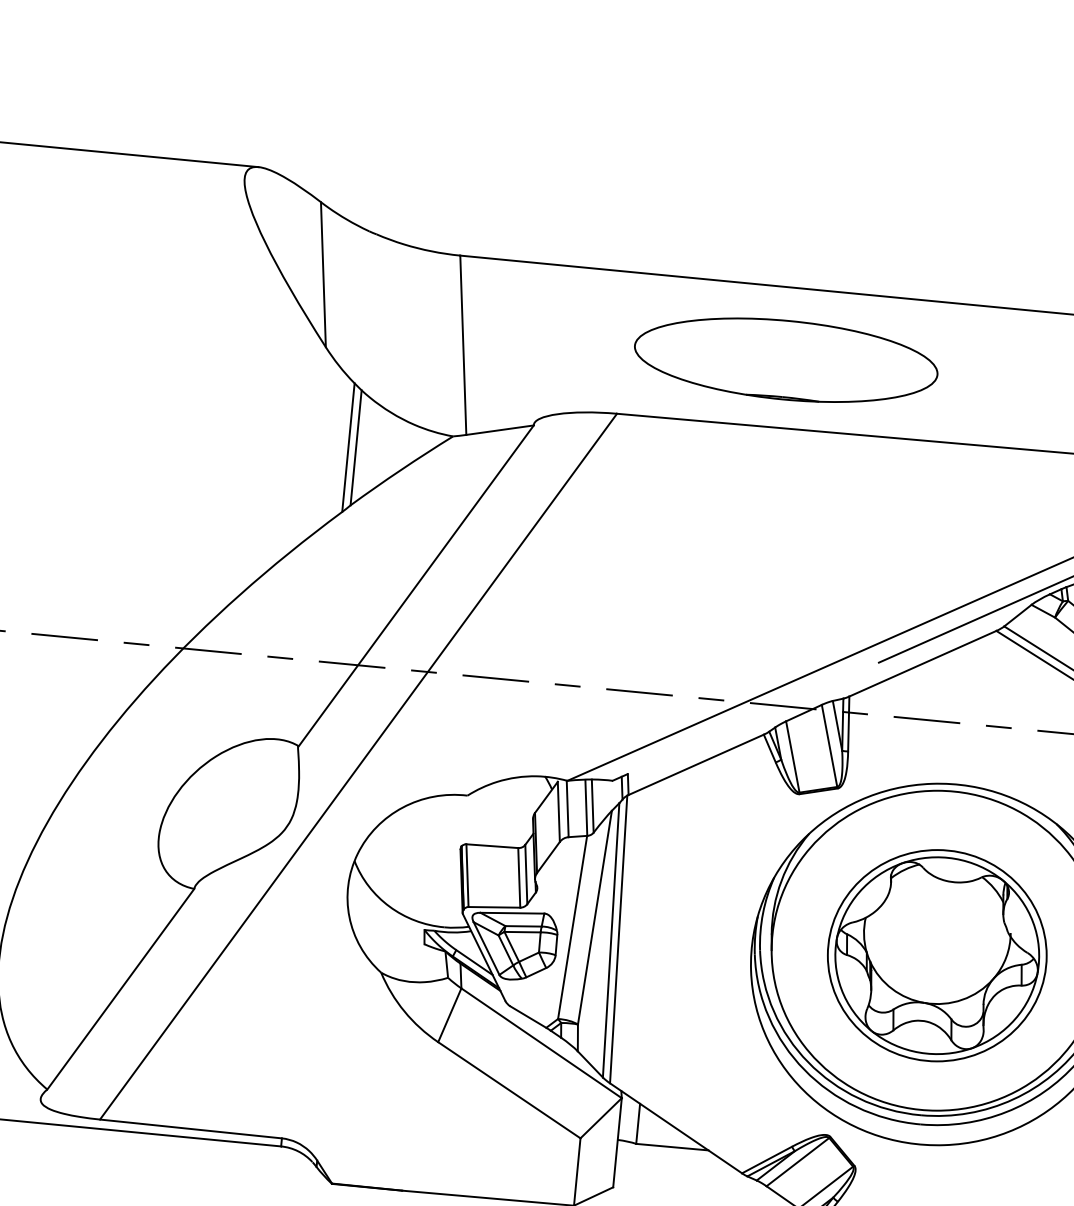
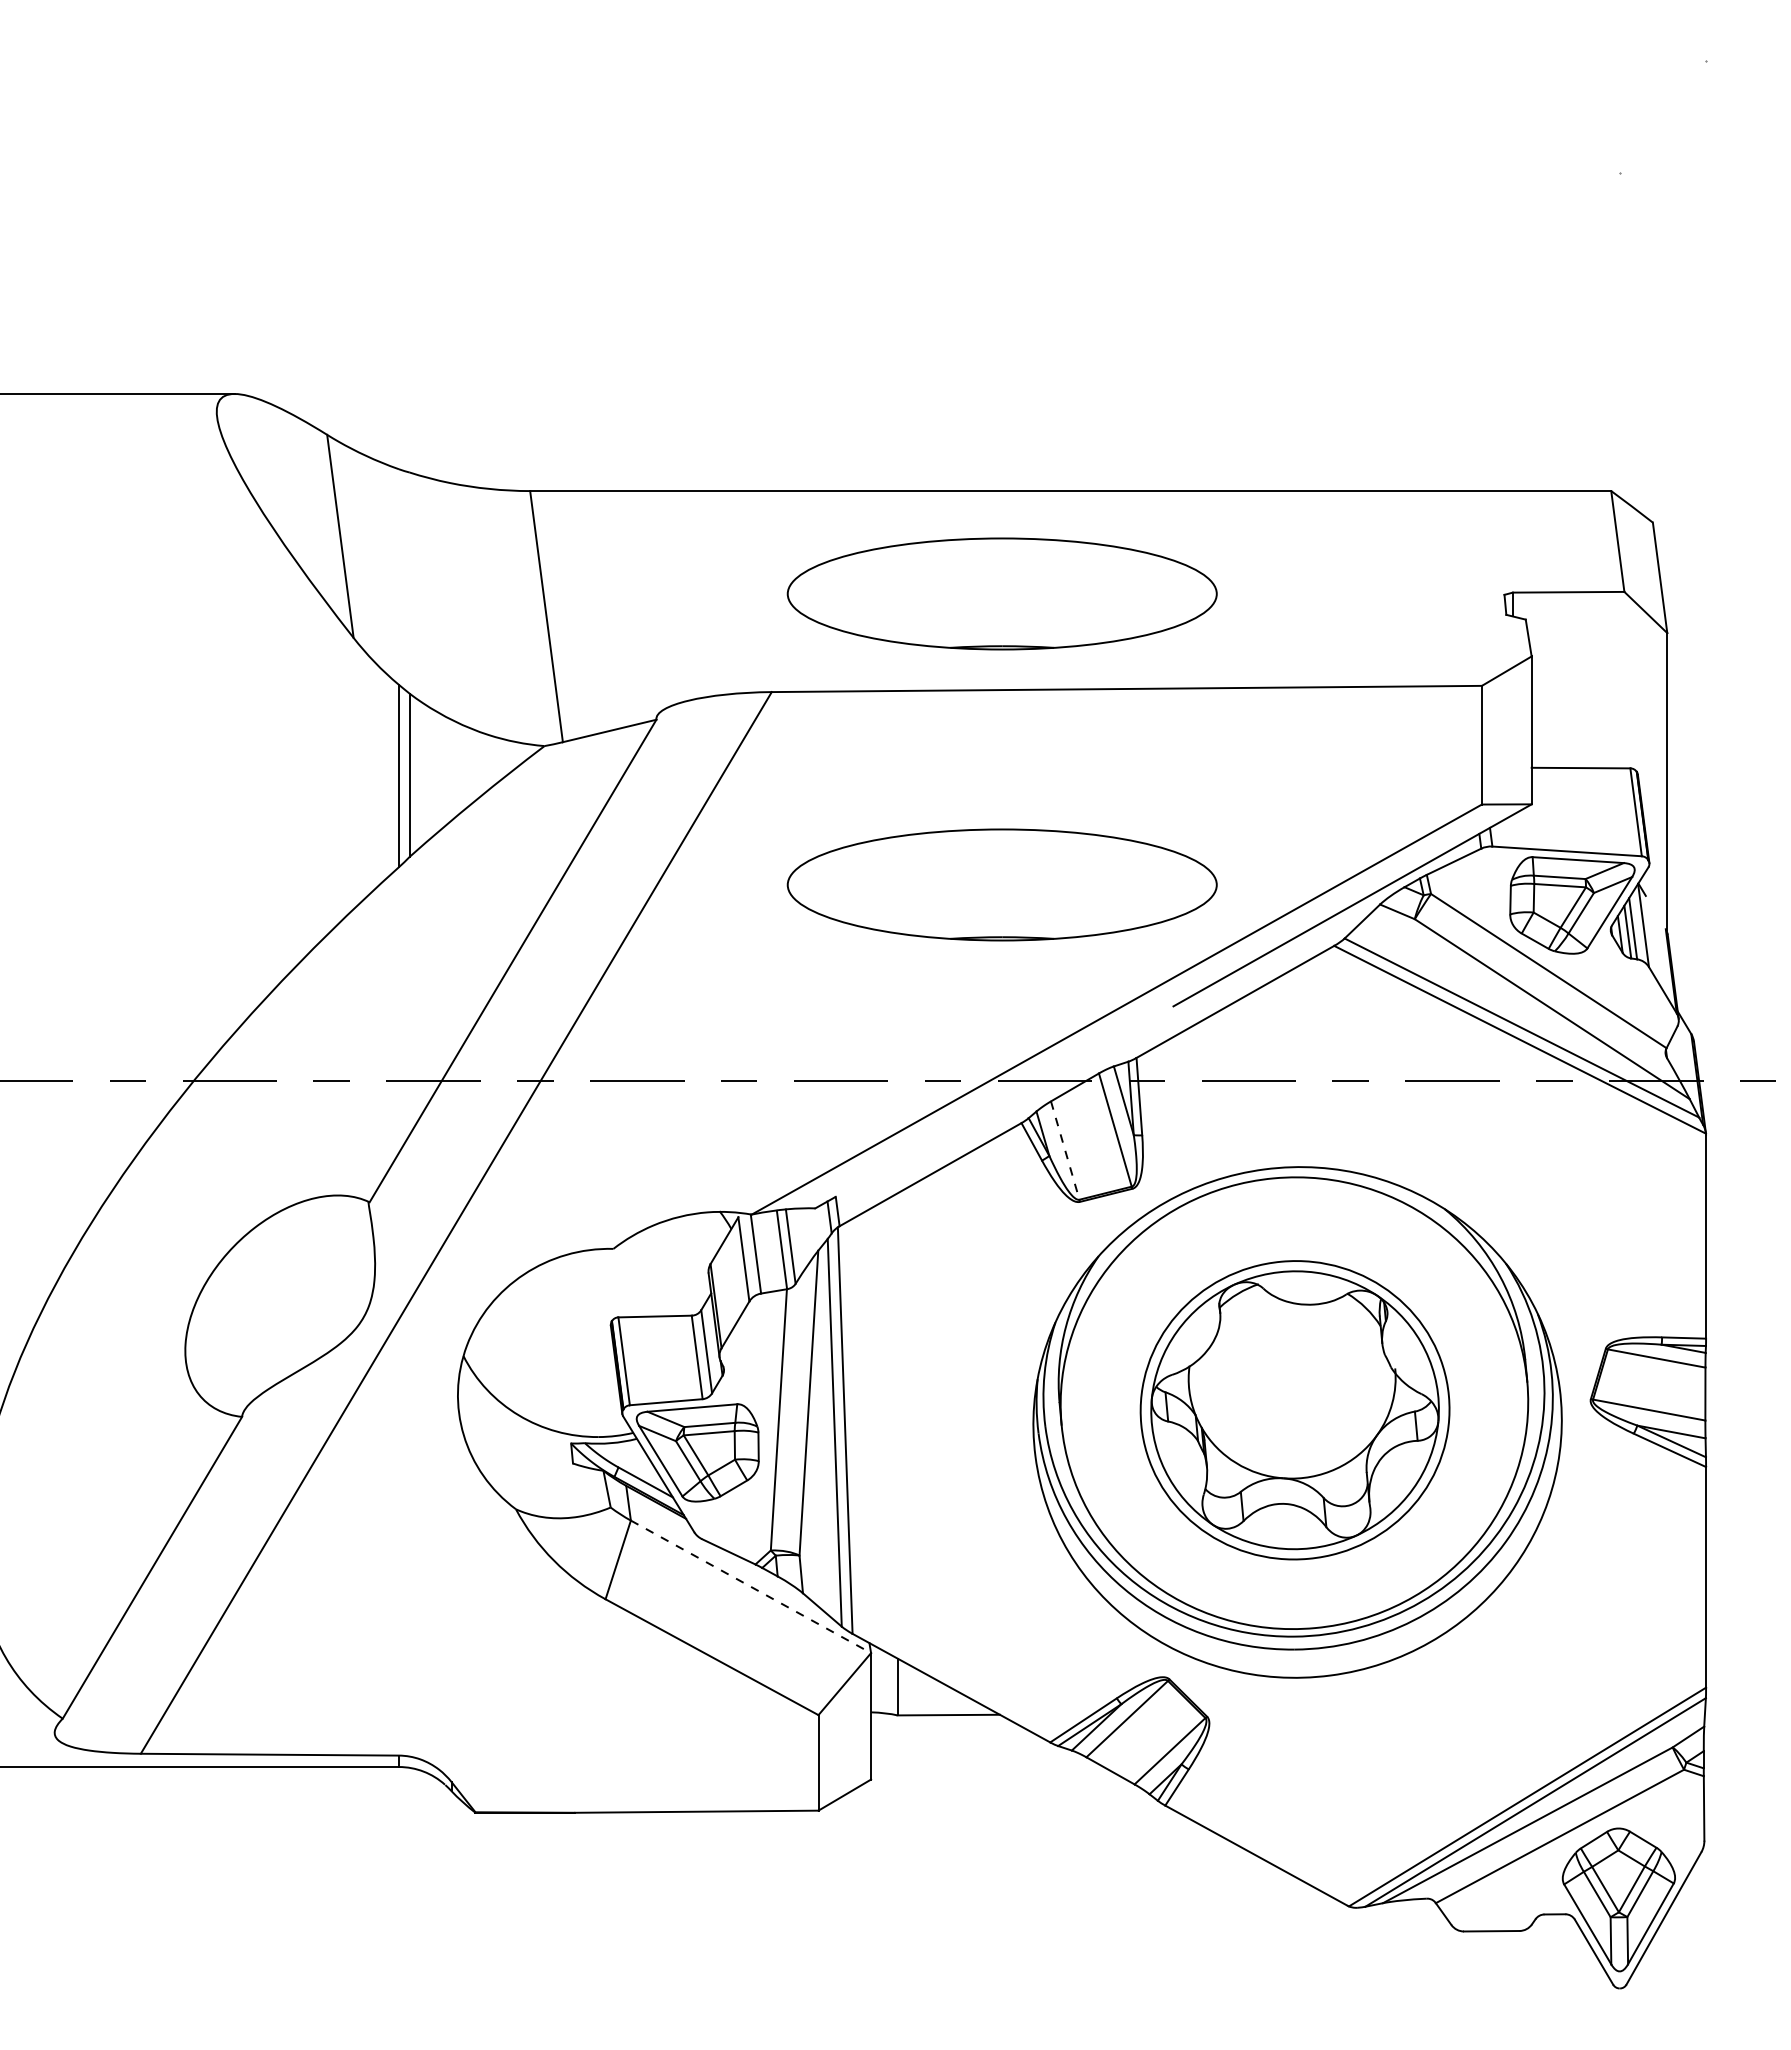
part: (765, 565) -> (1001, 884), added
line: (792, 757) -> (1065, 1151), solid -> dashed
line: (541, 1043) -> (751, 1587), solid -> dashed

